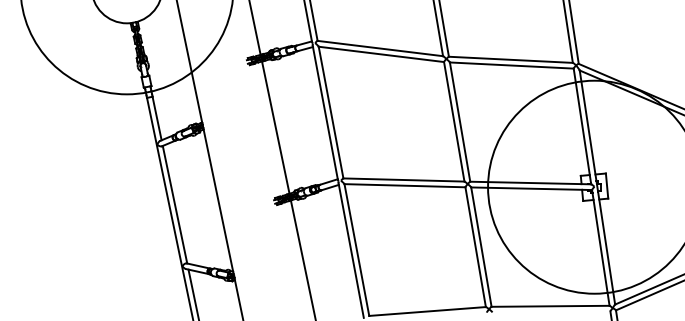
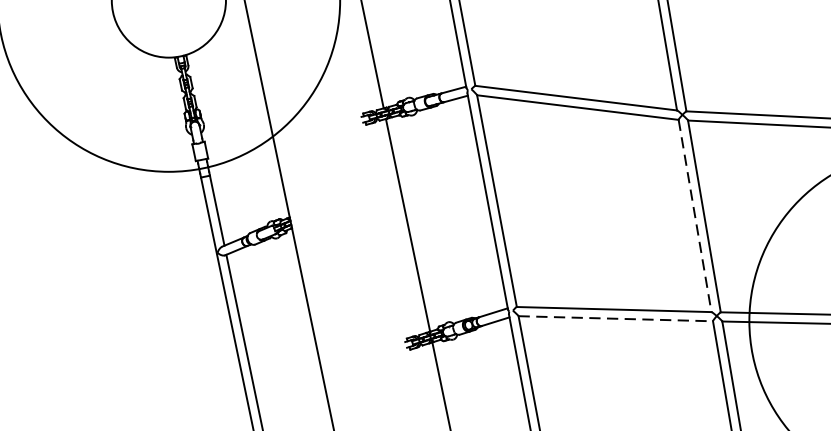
line: (454, 121) -> (695, 215), solid -> dashed
line: (405, 185) -> (616, 318), solid -> dashed

